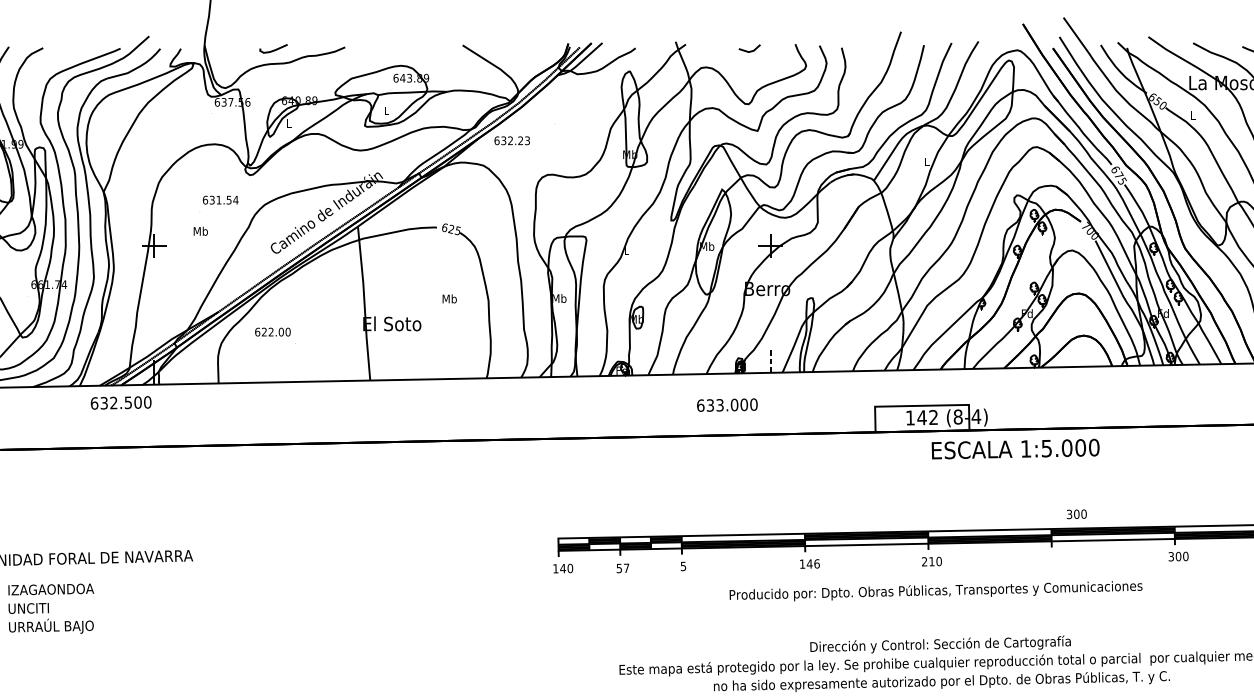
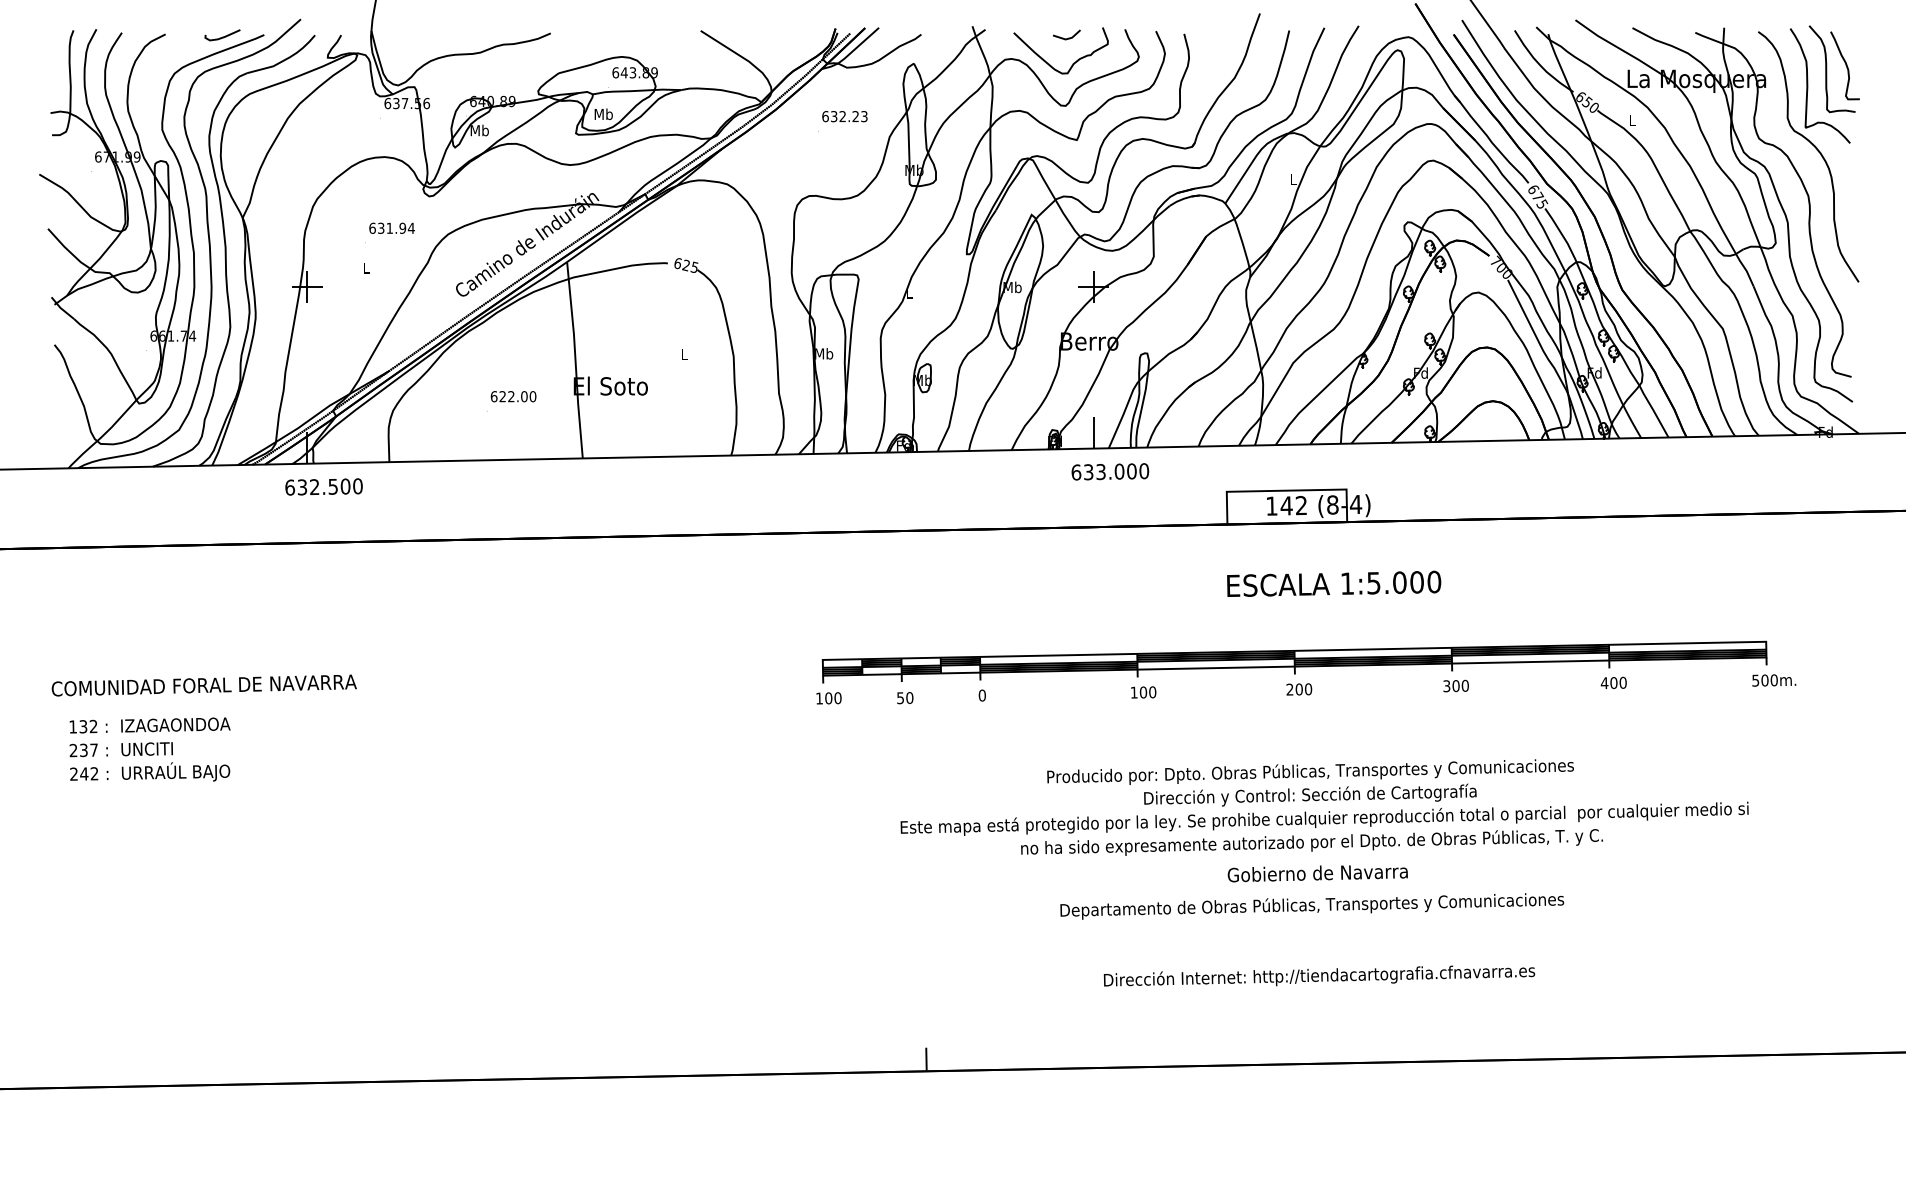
curve: (273, 49) -> (222, 36), moved
curve: (736, 70) -> (1049, 63), added
text: (386, 110) -> (603, 113), L -> Mb
text: (289, 123) -> (479, 130), L -> Mb
text: (511, 140) -> (844, 116), moved
text: (228, 199) -> (402, 227), 631.54 -> 631.94
text: (200, 230) -> (366, 267), Mb -> L
text: (449, 299) -> (684, 354), Mb -> L
text: (272, 331) -> (513, 396), moved
line: (770, 360) -> (1093, 432), dashed -> solid
text: (120, 402) -> (323, 486), moved
text: (727, 404) -> (1110, 471), moved
text: (1015, 448) -> (1334, 583), moved
text: (1076, 513) -> (1455, 685), moved
text: (1171, 556) -> (1604, 683), 300 -> 400
text: (931, 561) -> (1298, 689), 210 -> 200
text: (812, 564) -> (1147, 692), 146 -> 100
text: (682, 566) -> (981, 695), 5 -> 0
text: (626, 567) -> (909, 697), 57 -> 50
text: (562, 568) -> (828, 698), 140 -> 100
text: (936, 590) -> (1310, 771), moved

